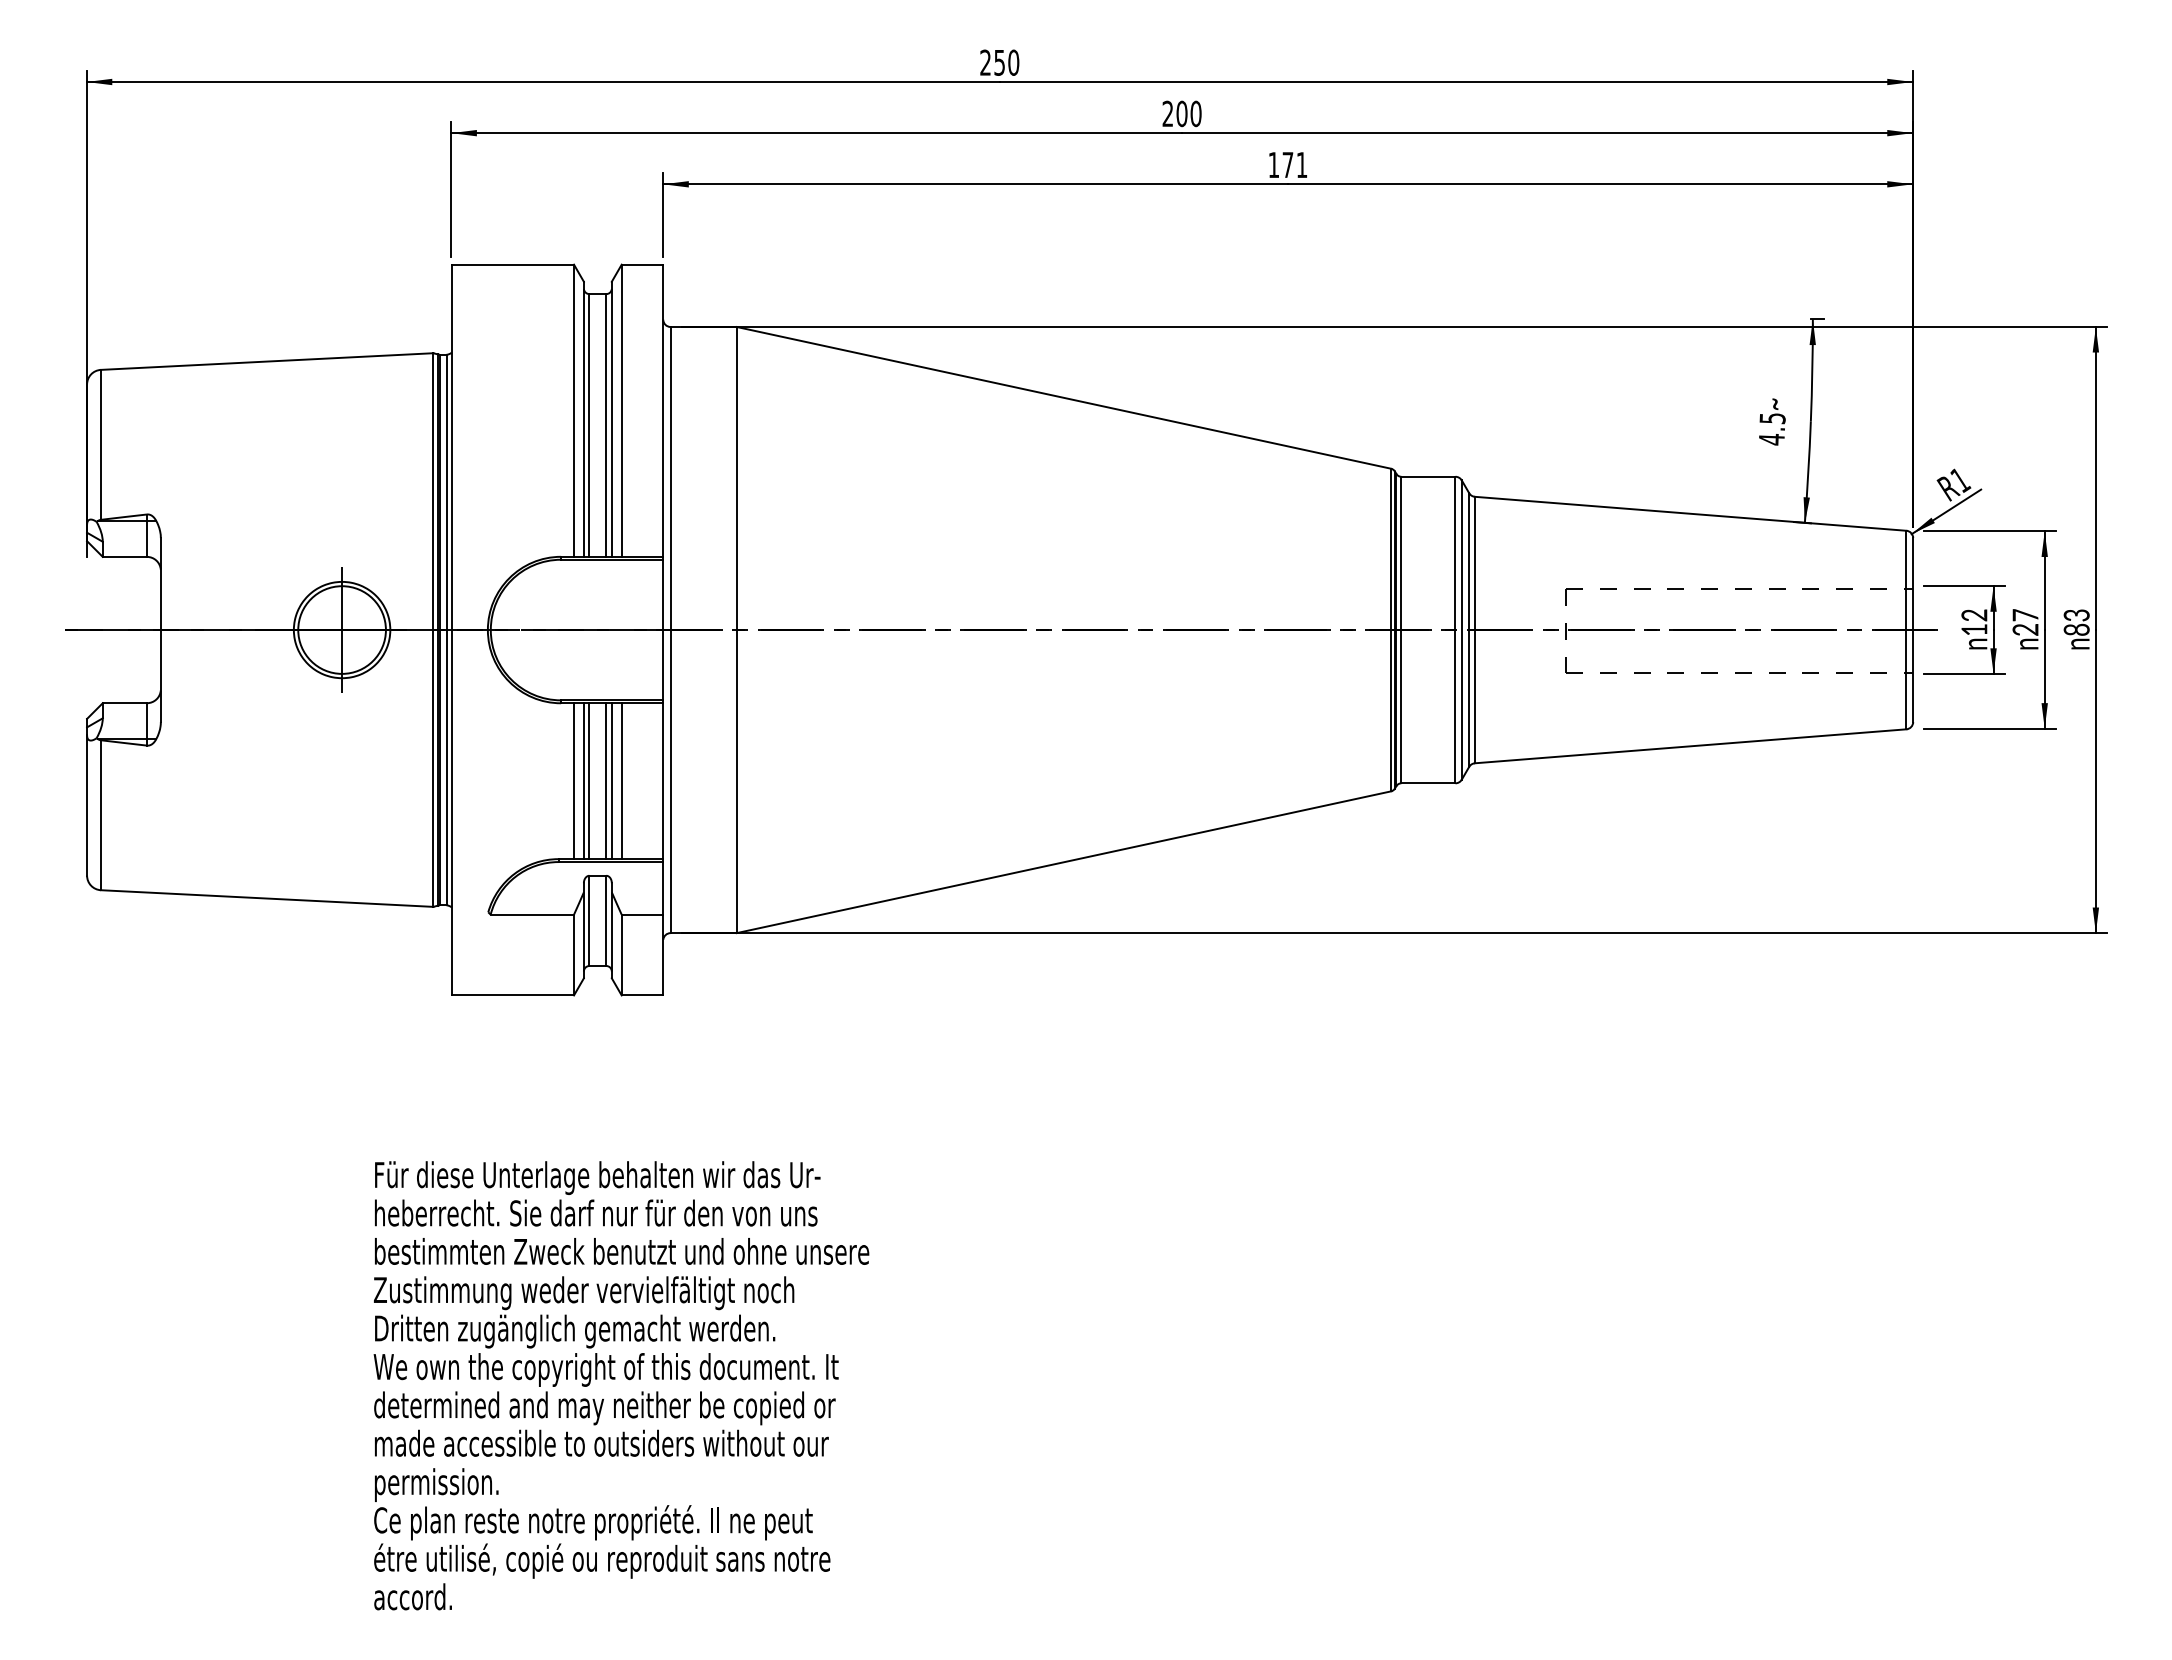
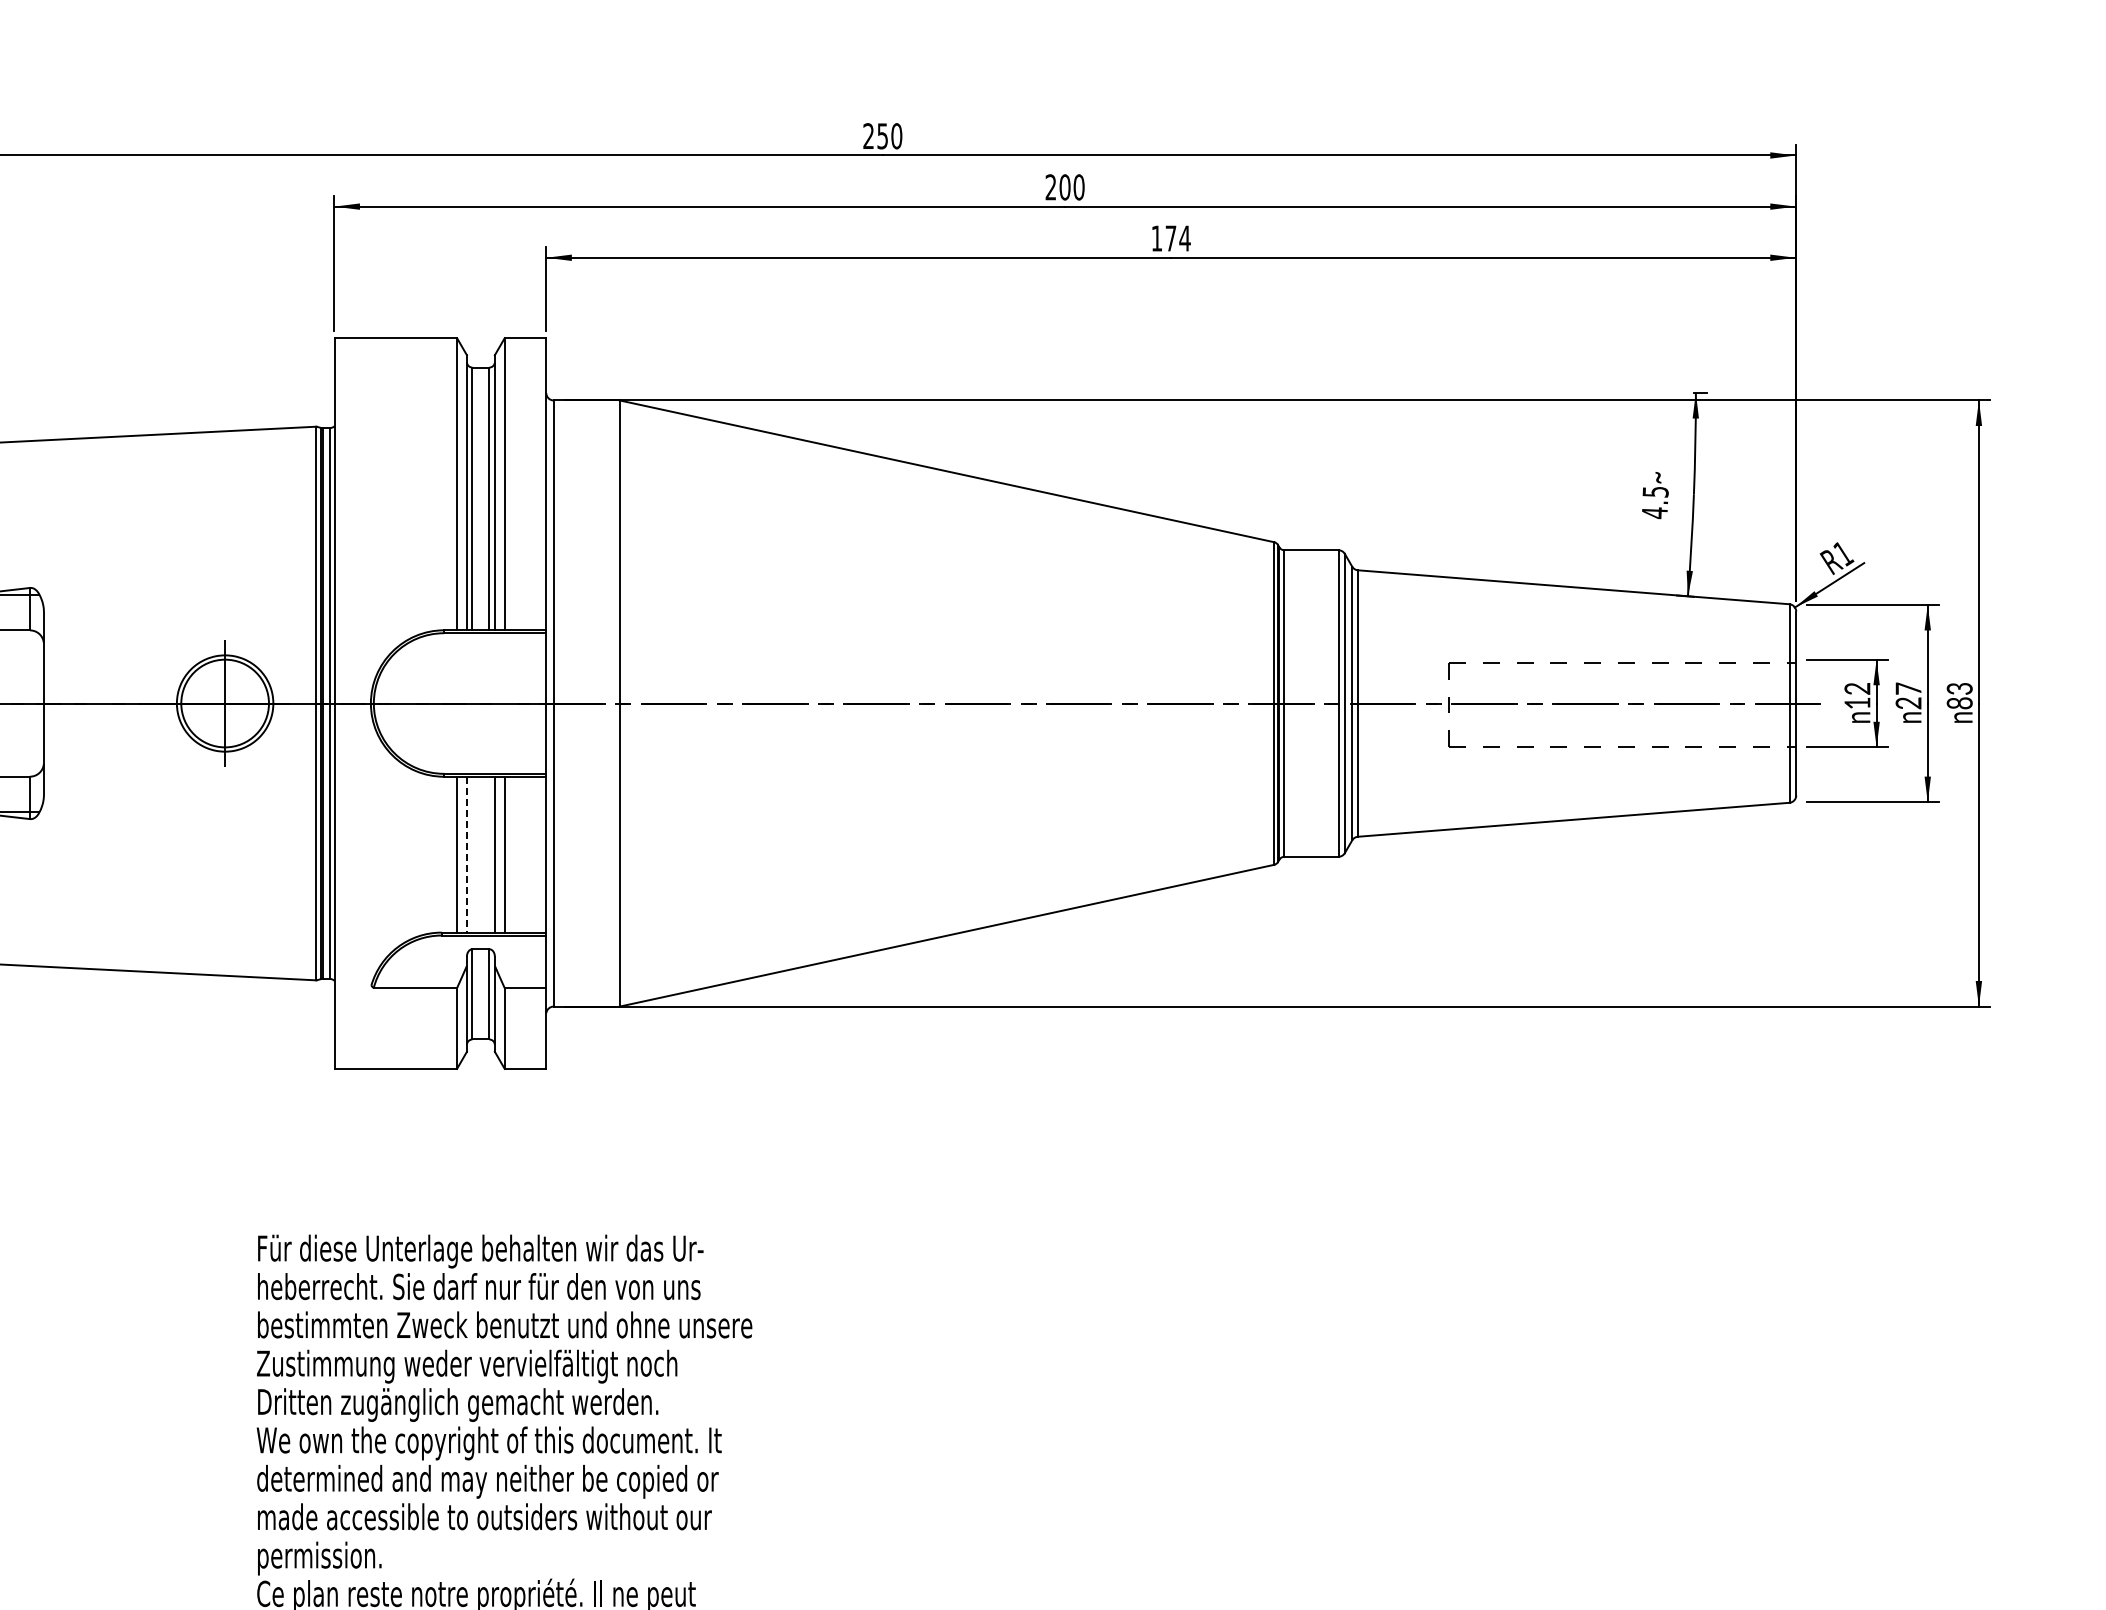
text: (1301, 164) -> (1184, 237), 171 -> 174
line: (583, 781) -> (466, 854), solid -> dashed
line: (589, 781) -> (472, 854), removed
line: (606, 781) -> (489, 854), removed

